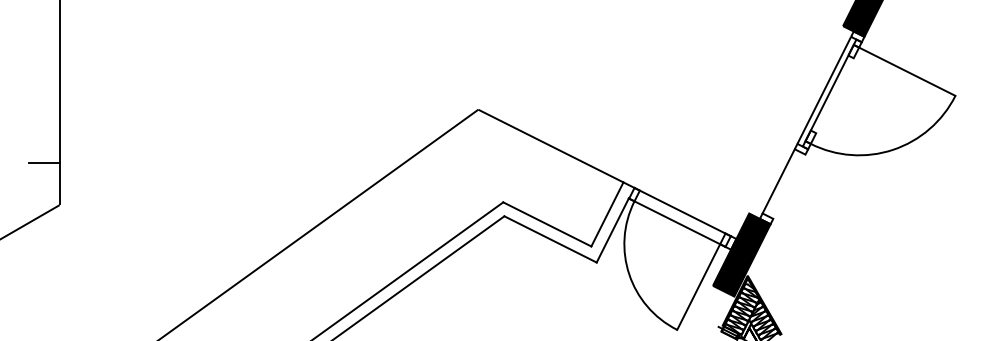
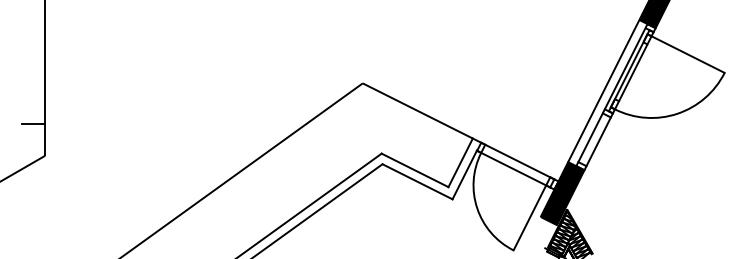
line: (834, 95) -> (632, 72), added
line: (796, 119) -> (604, 90), added
line: (789, 186) -> (598, 141), added

